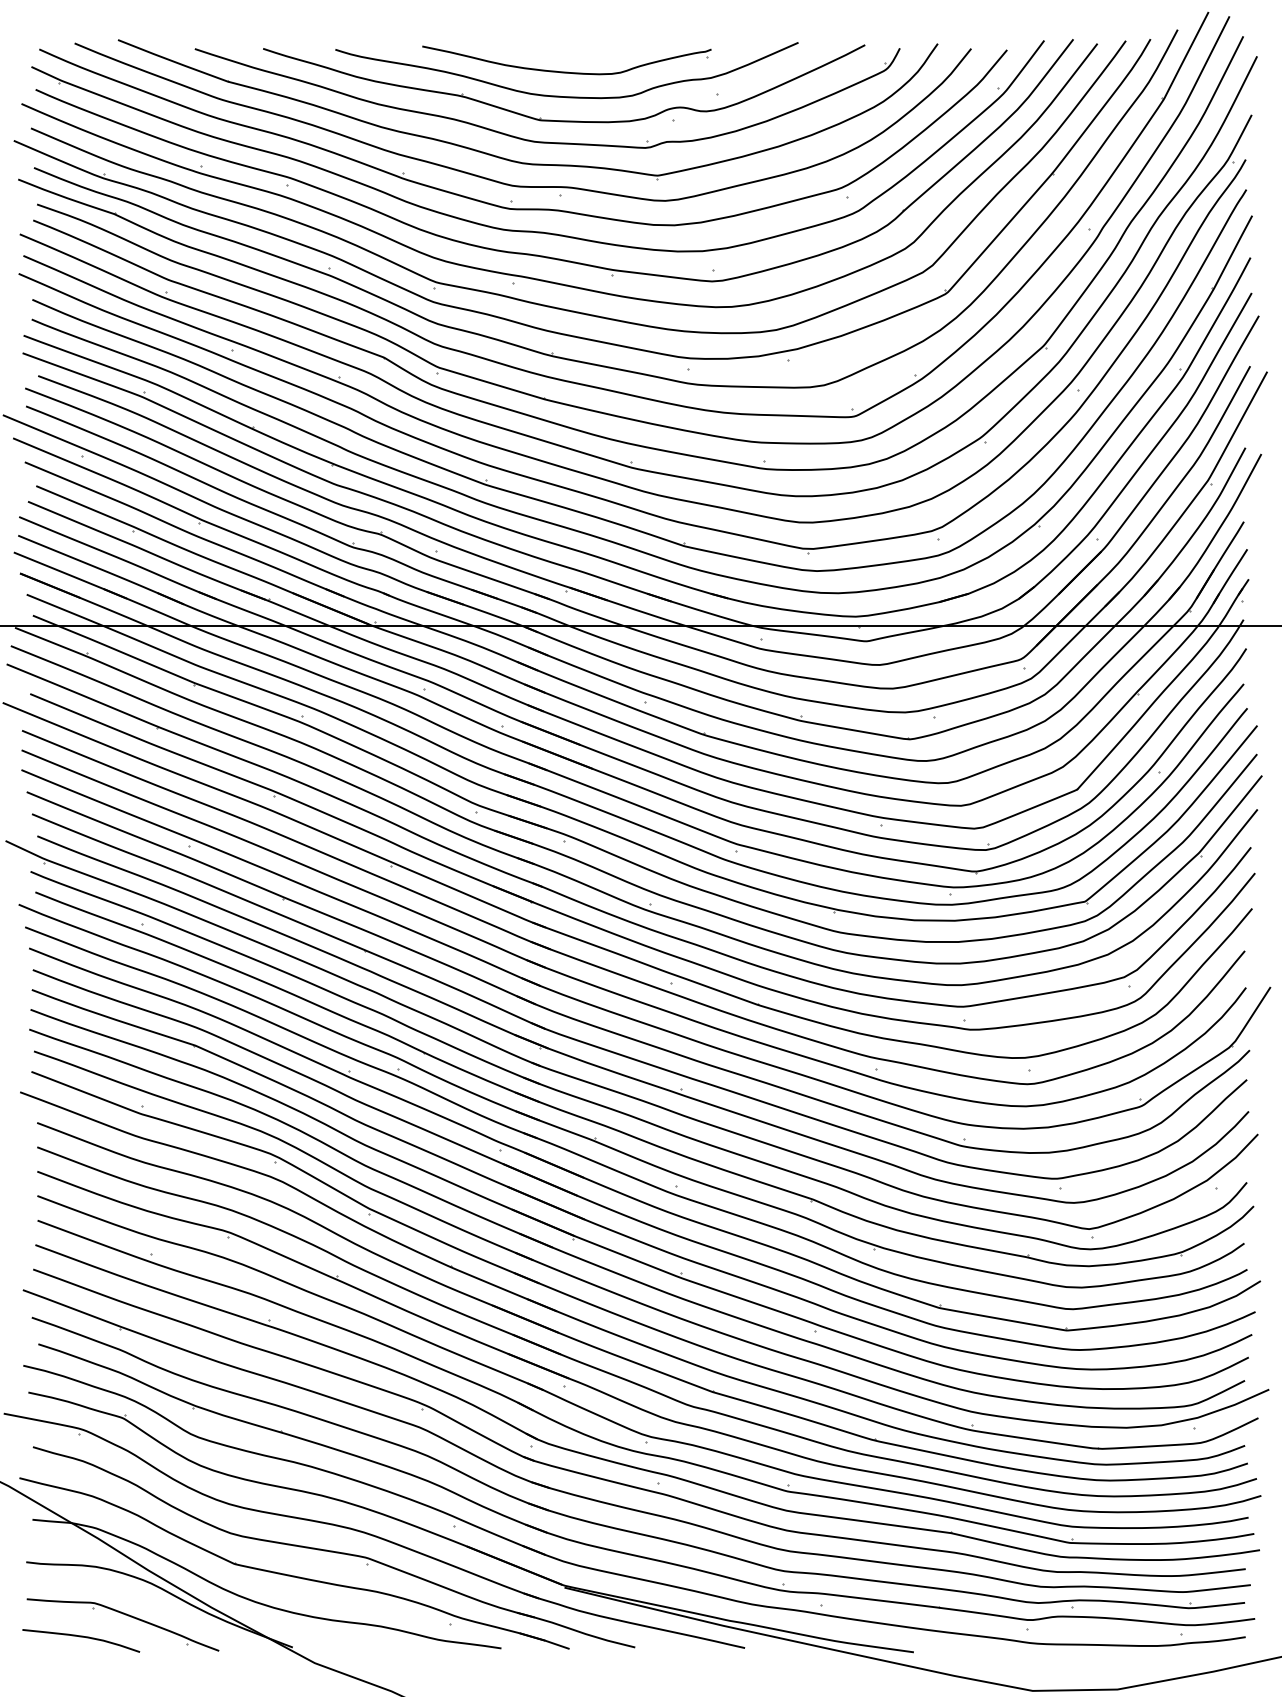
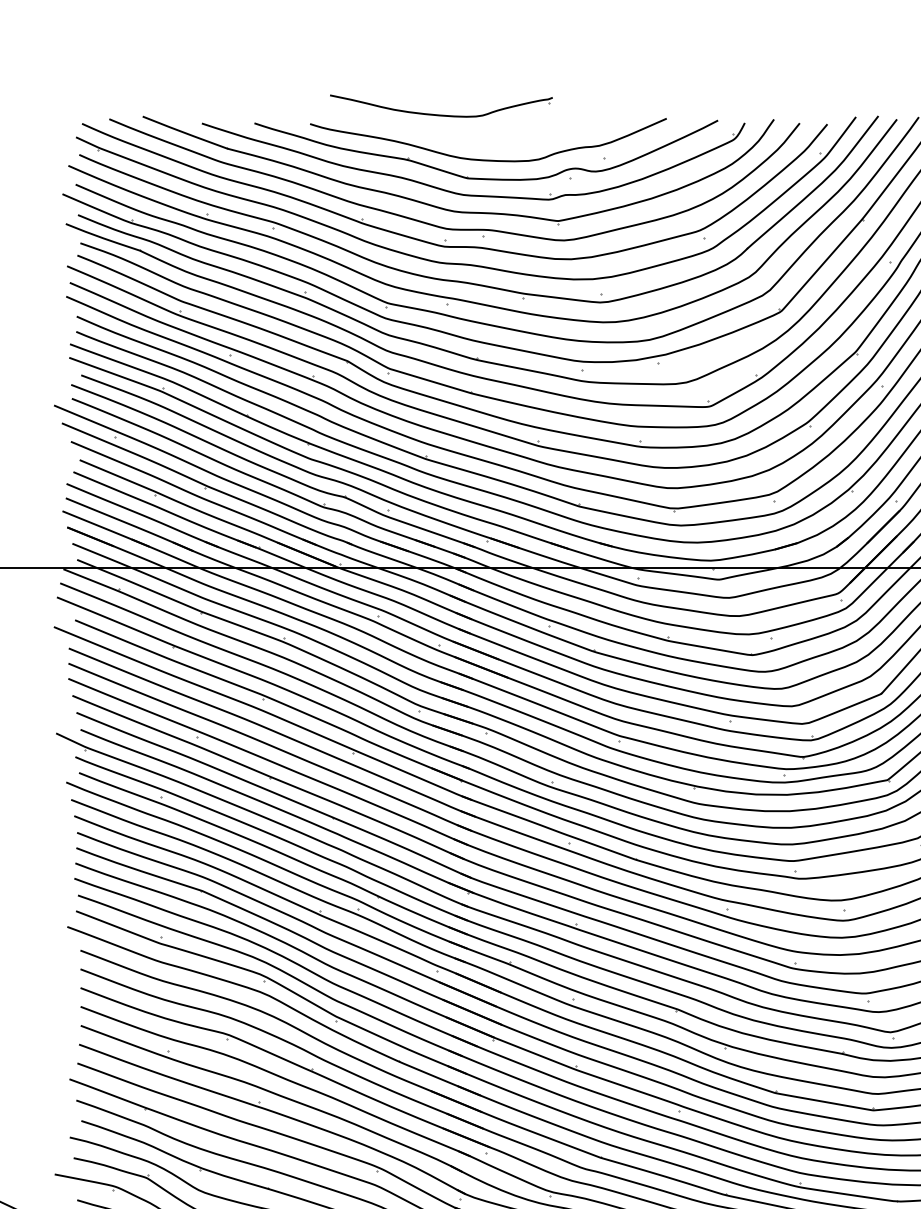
part: (566, 71) -> (441, 114), moved

